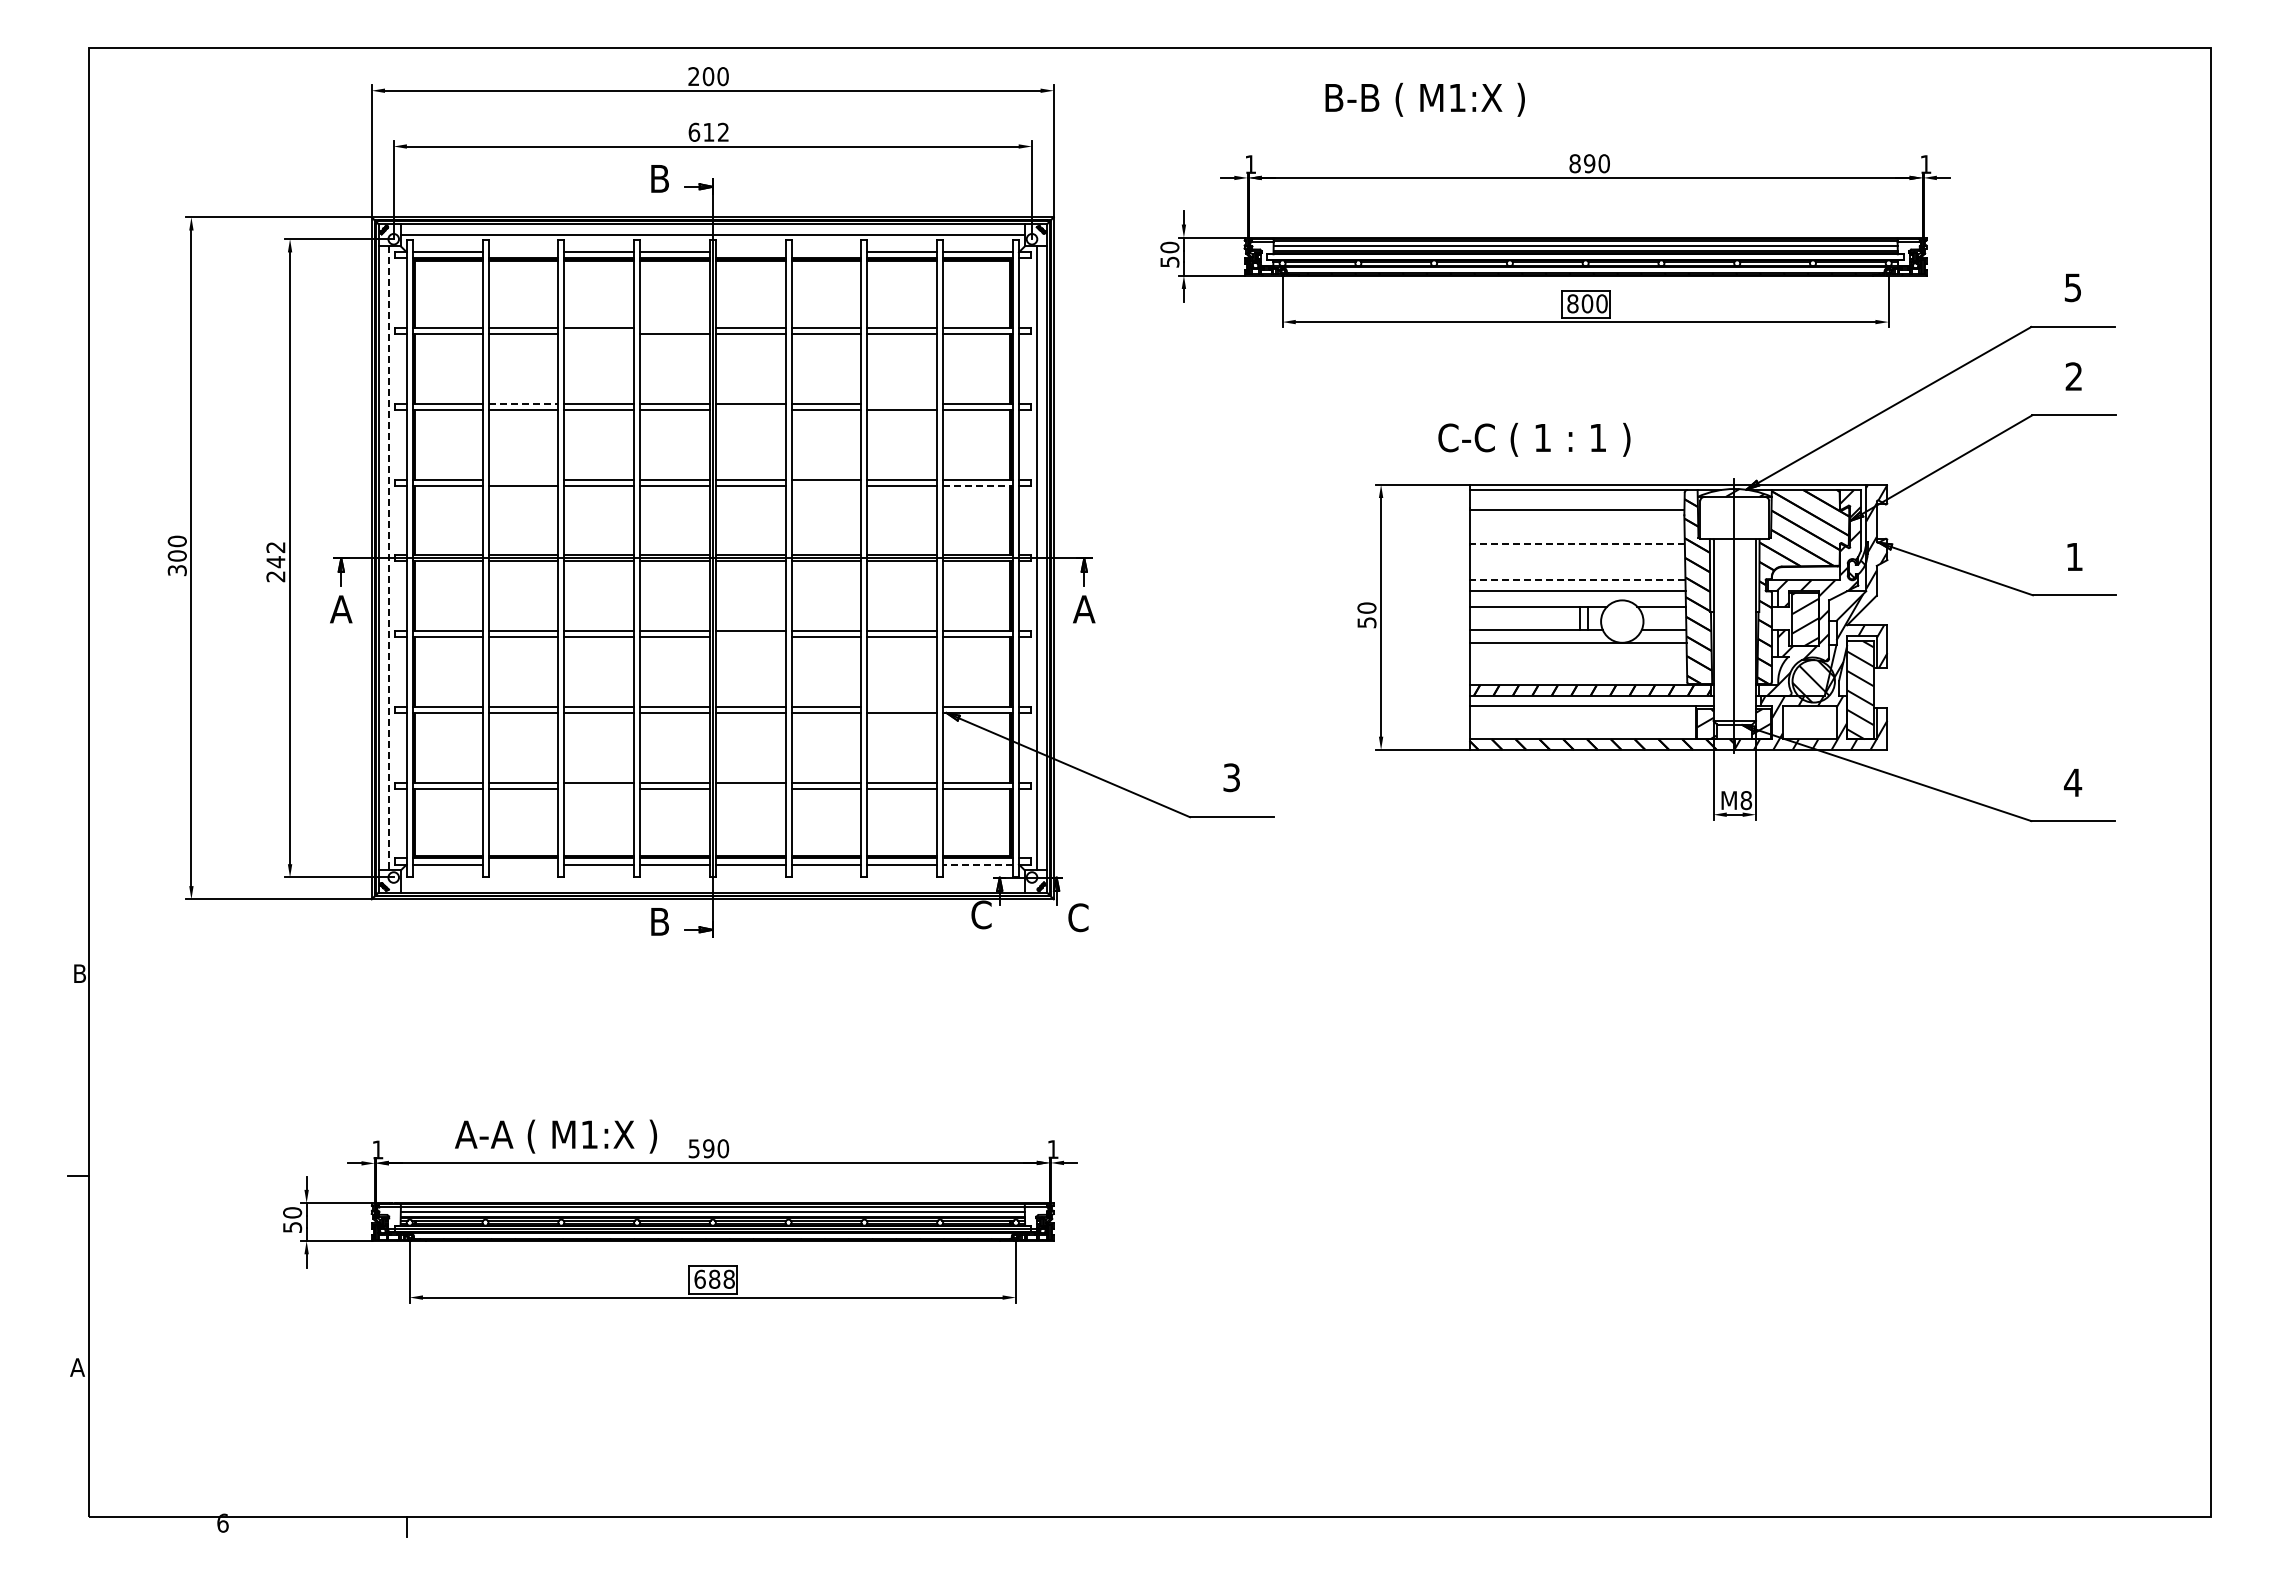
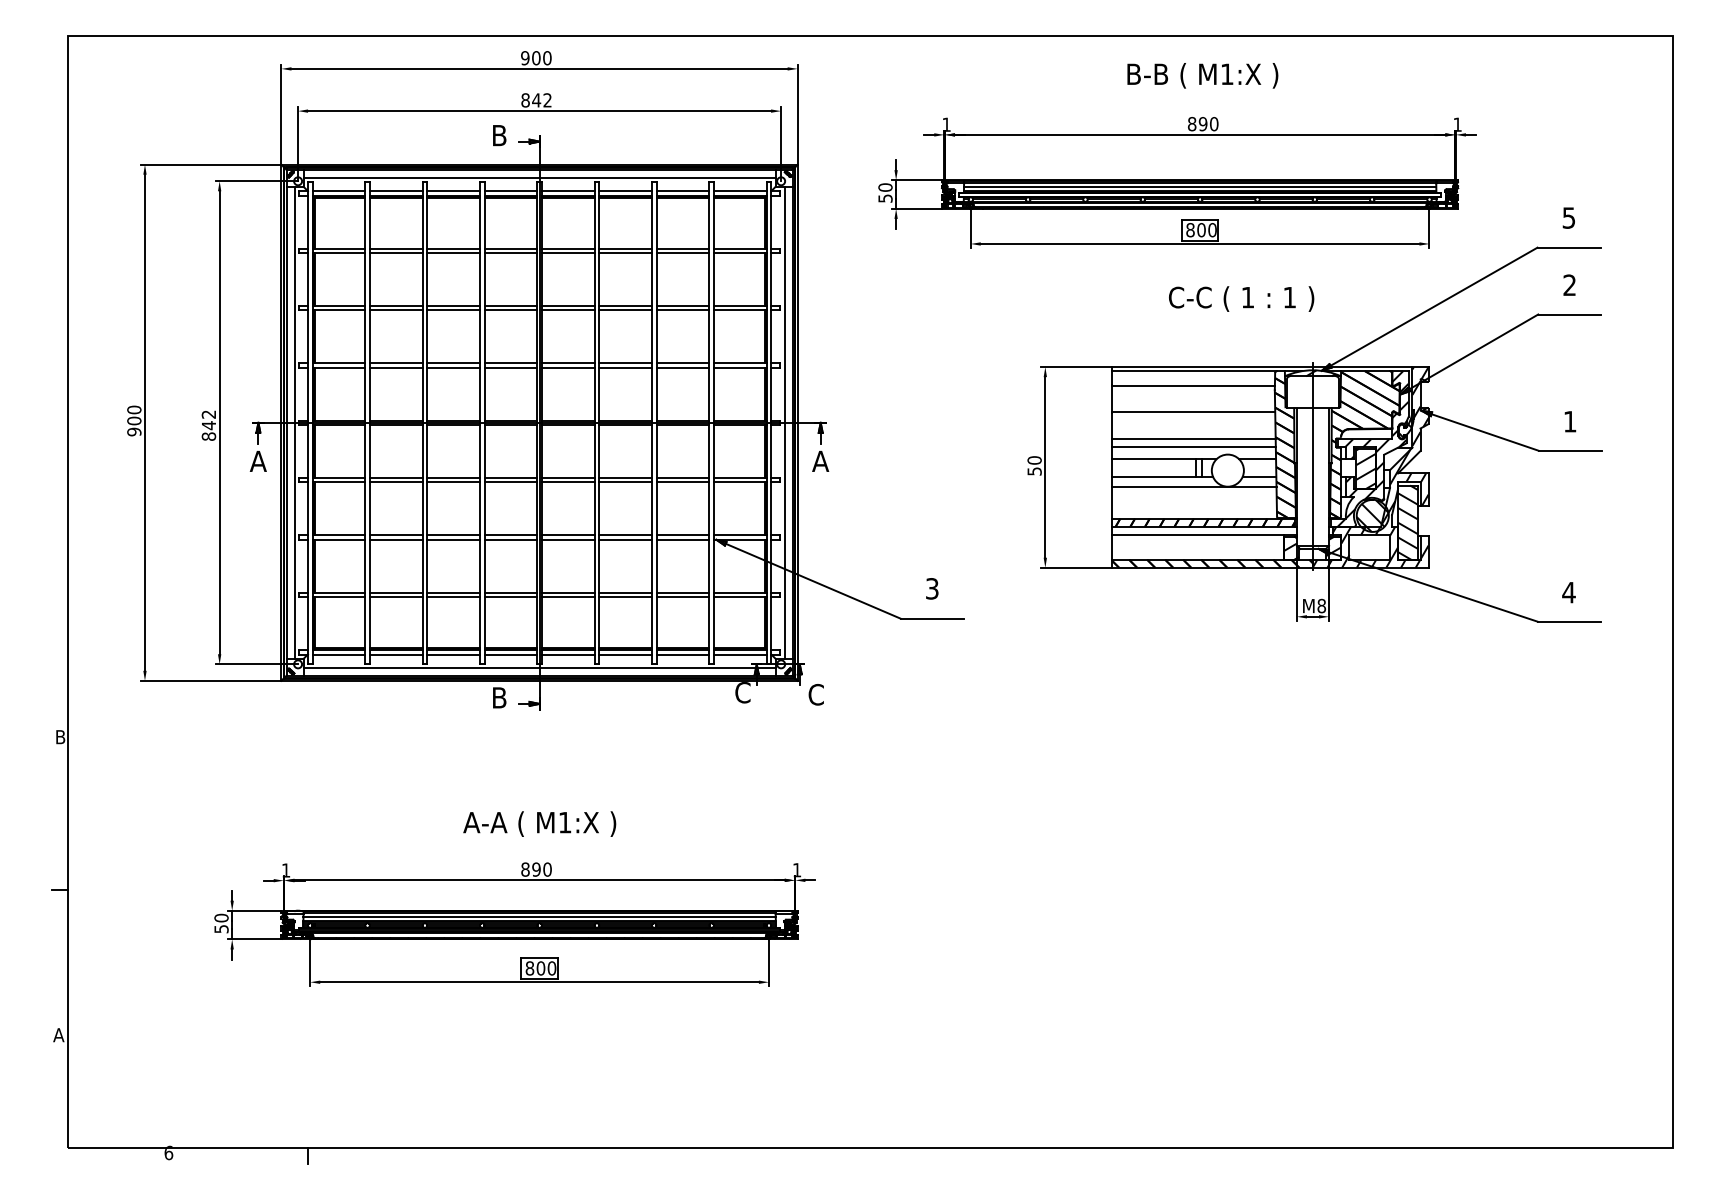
text: (693, 76) -> (524, 58), 200 -> 900
text: (1424, 99) -> (1202, 75), moved
text: (701, 131) -> (531, 99), 612 -> 842
line: (523, 252) -> (396, 191), added
line: (750, 252) -> (568, 191), added
line: (826, 252) -> (625, 191), added
line: (674, 328) -> (510, 248), added
line: (599, 334) -> (453, 253), added
line: (523, 403) -> (396, 305), dashed -> solid
line: (902, 403) -> (683, 305), added
line: (750, 409) -> (568, 310), added
text: (1534, 439) -> (1241, 298), moved
line: (523, 479) -> (396, 363), added
line: (826, 485) -> (625, 367), added
line: (978, 485) -> (740, 367), dashed -> solid
line: (1577, 544) -> (1193, 412), dashed -> solid
line: (389, 558) -> (294, 422), dashed -> solid
text: (176, 570) -> (133, 431), 300 -> 900
text: (275, 576) -> (208, 436), 242 -> 842
line: (1577, 580) -> (1193, 439), dashed -> solid
line: (750, 637) -> (568, 482), added
line: (902, 706) -> (683, 534), added
line: (599, 788) -> (453, 596), added
line: (750, 788) -> (568, 596), added
line: (523, 864) -> (396, 654), added
line: (978, 864) -> (740, 654), dashed -> solid
line: (712, 882) -> (539, 668), added
text: (556, 1136) -> (540, 824), moved
text: (693, 1148) -> (524, 869), 590 -> 890
text: (714, 1278) -> (540, 967), 688 -> 800

